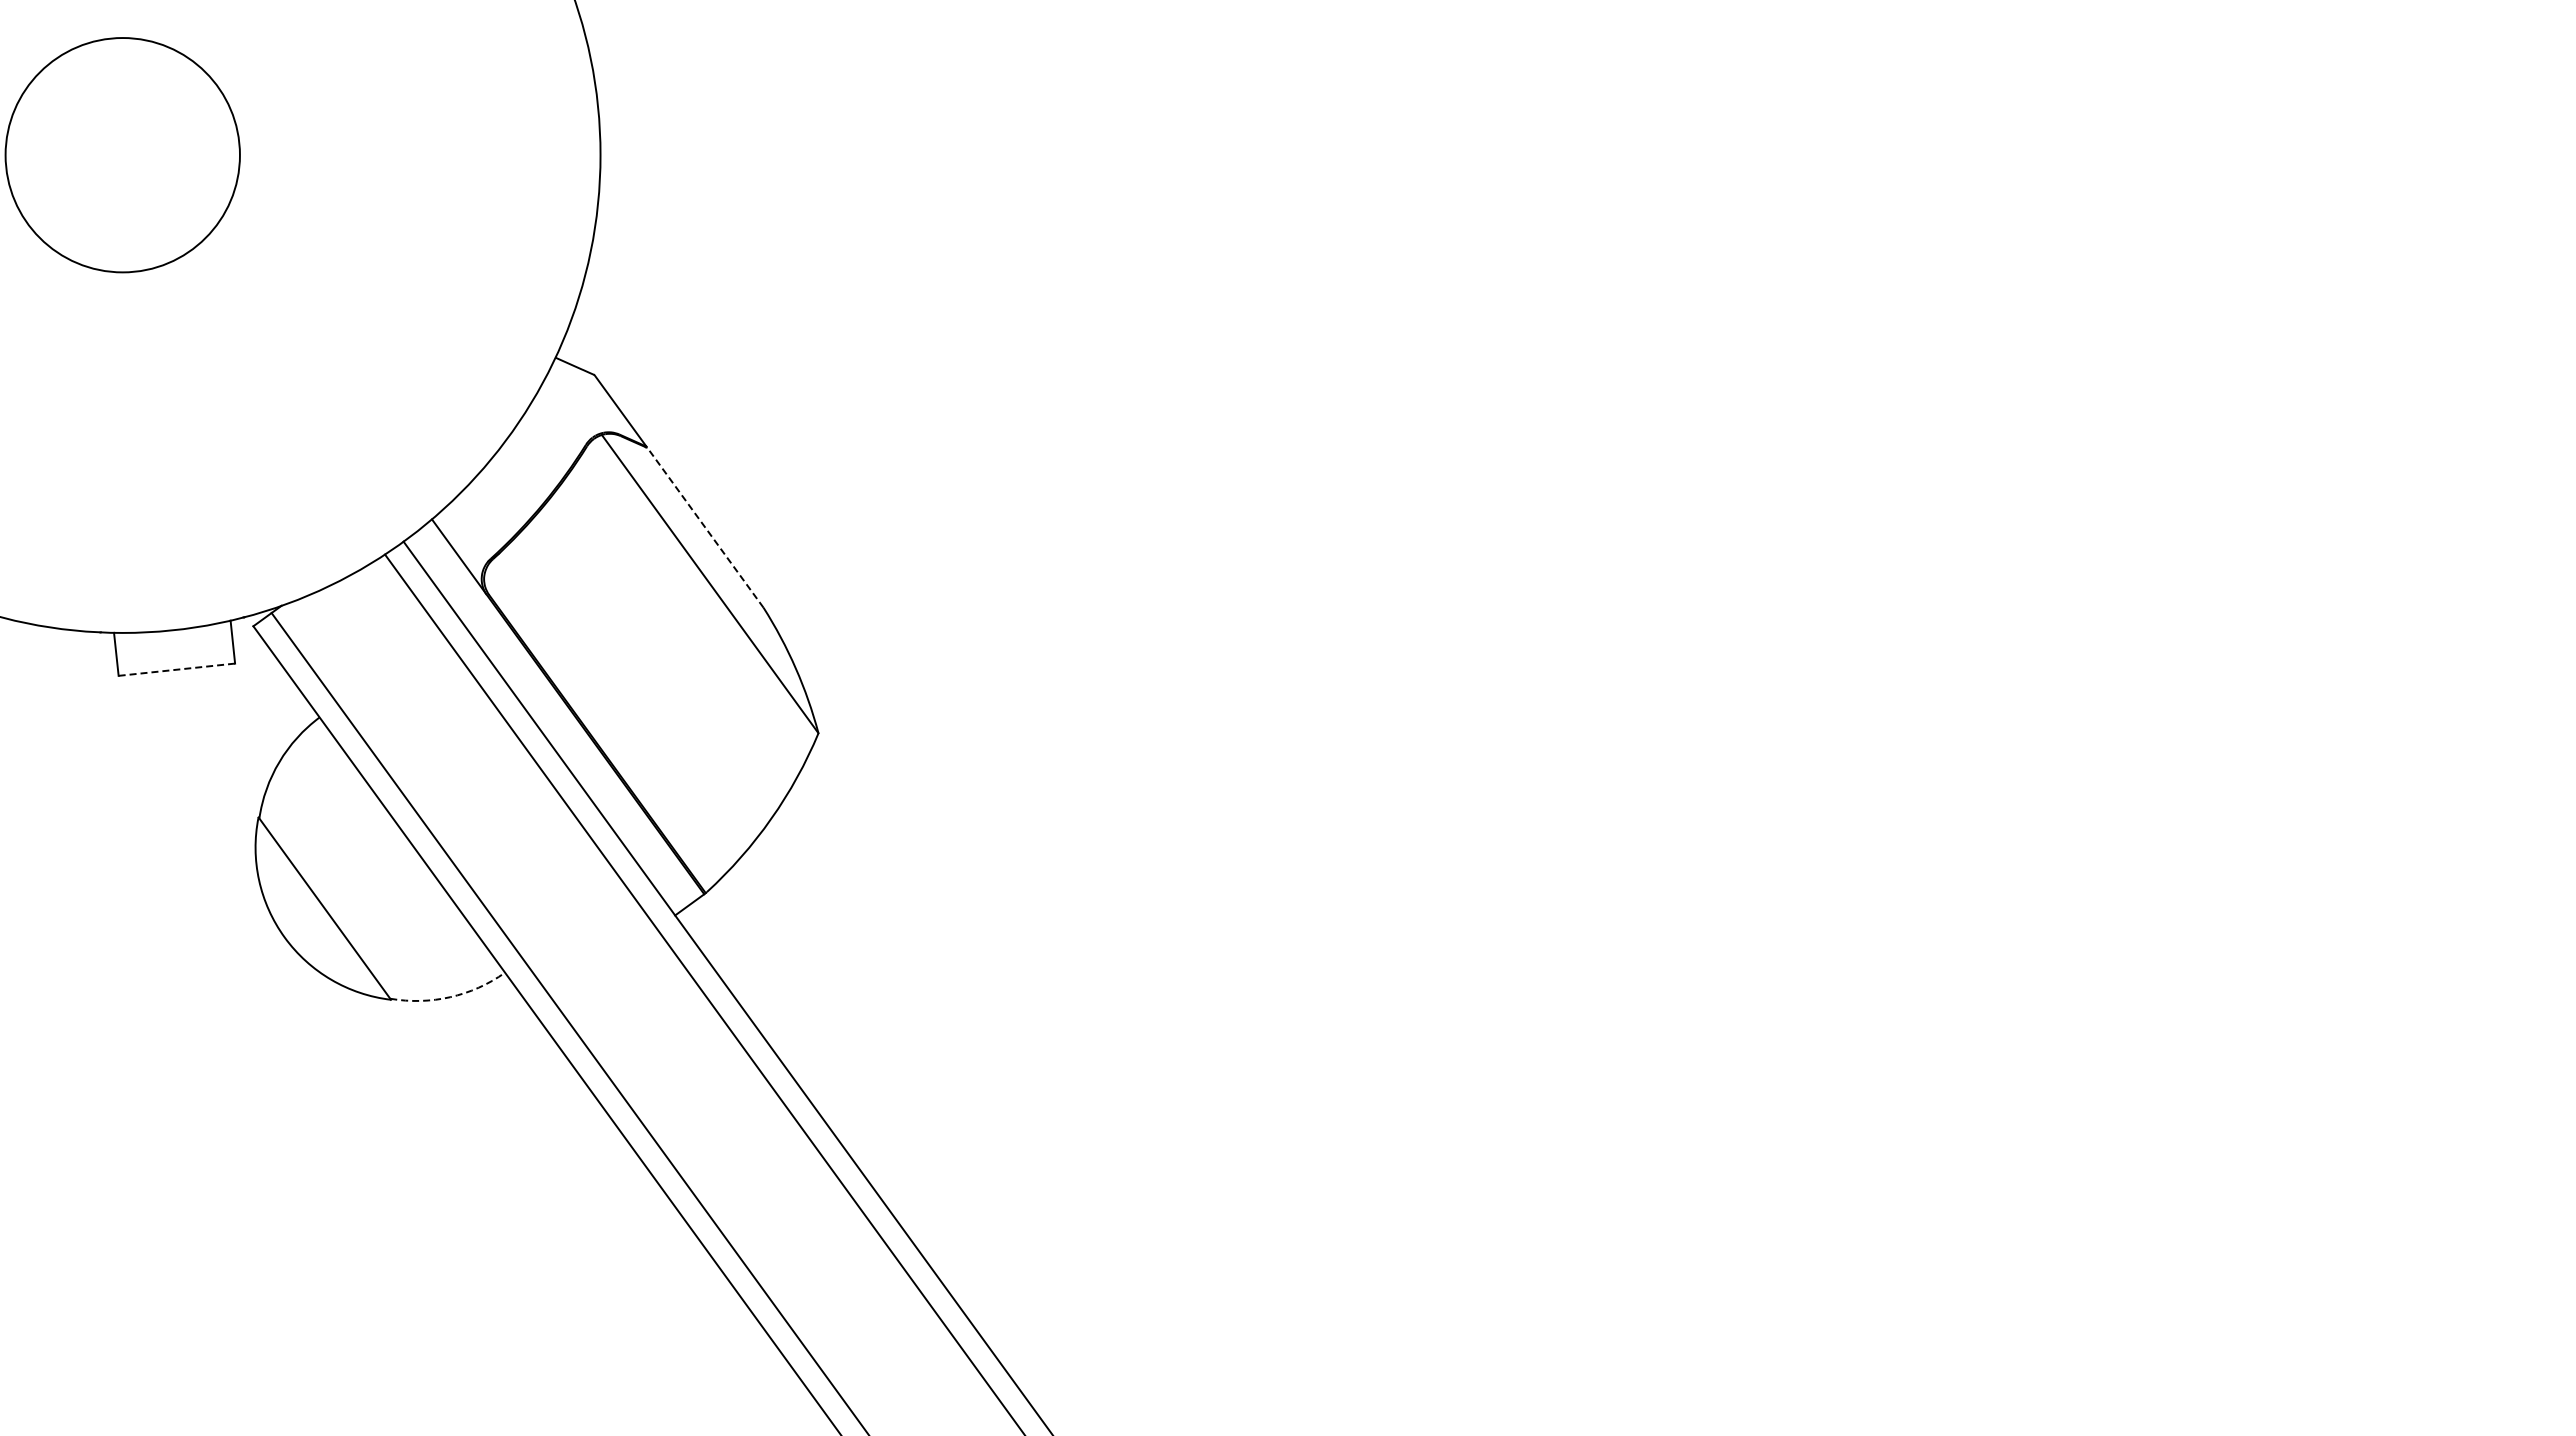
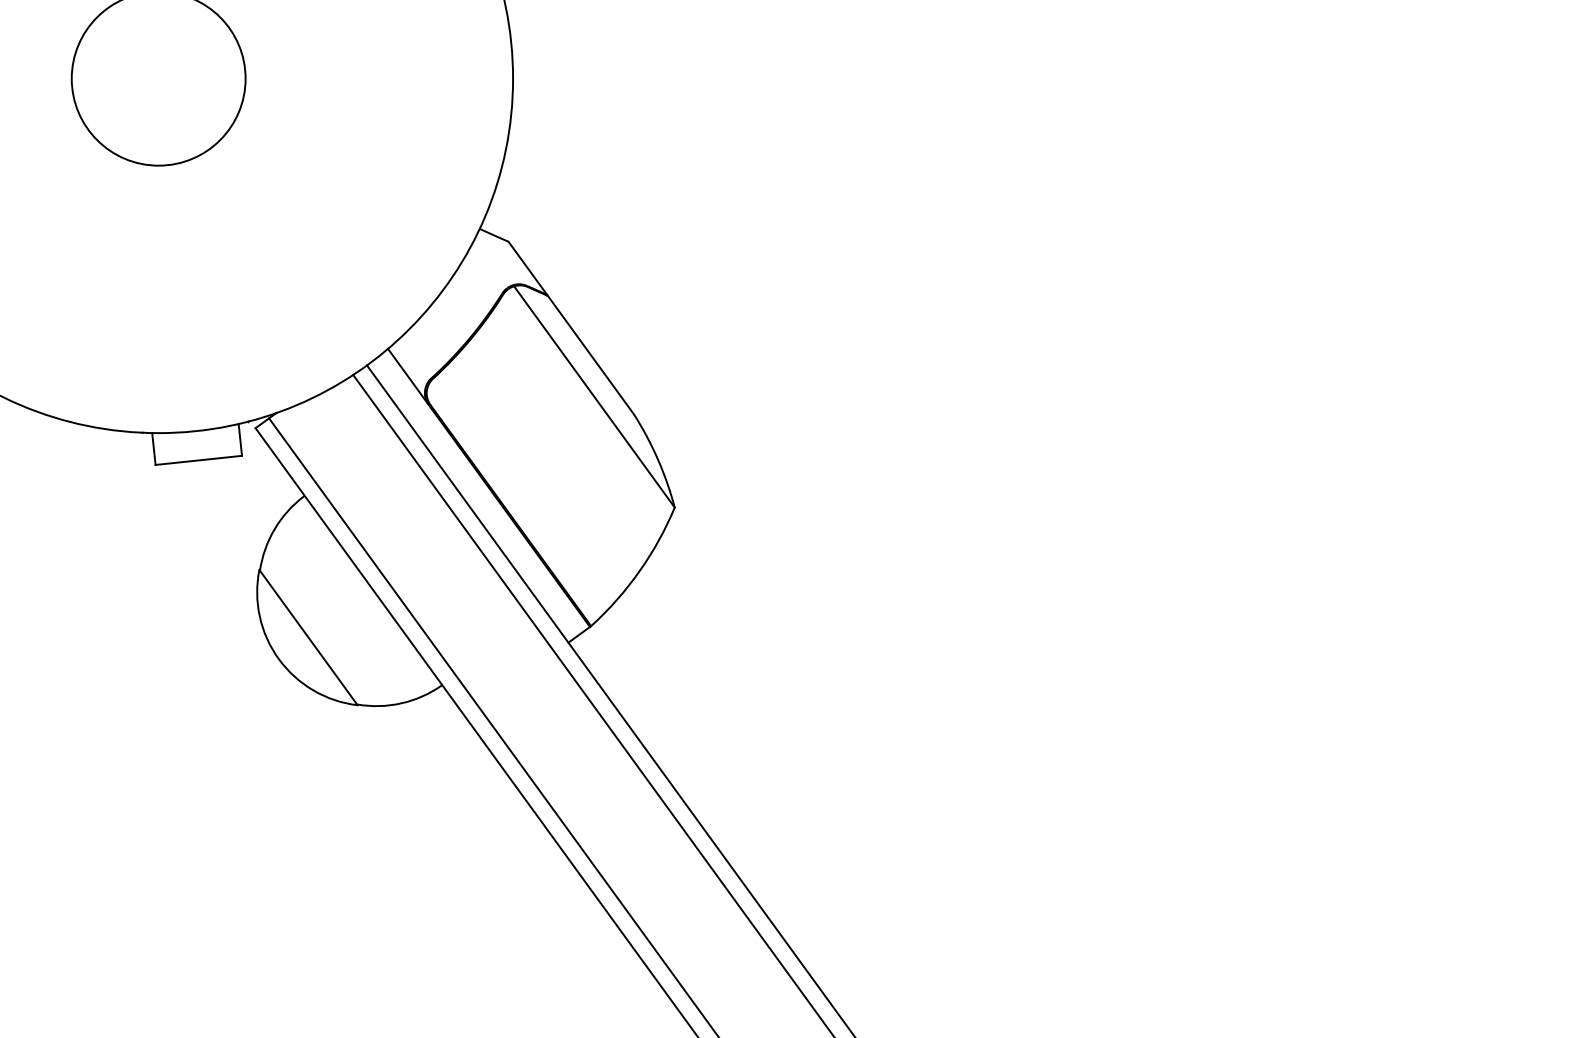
line: (705, 527) -> (590, 354), dashed -> solid
line: (176, 669) -> (198, 460), dashed -> solid
arc: (450, 997) -> (401, 703), dashed -> solid

